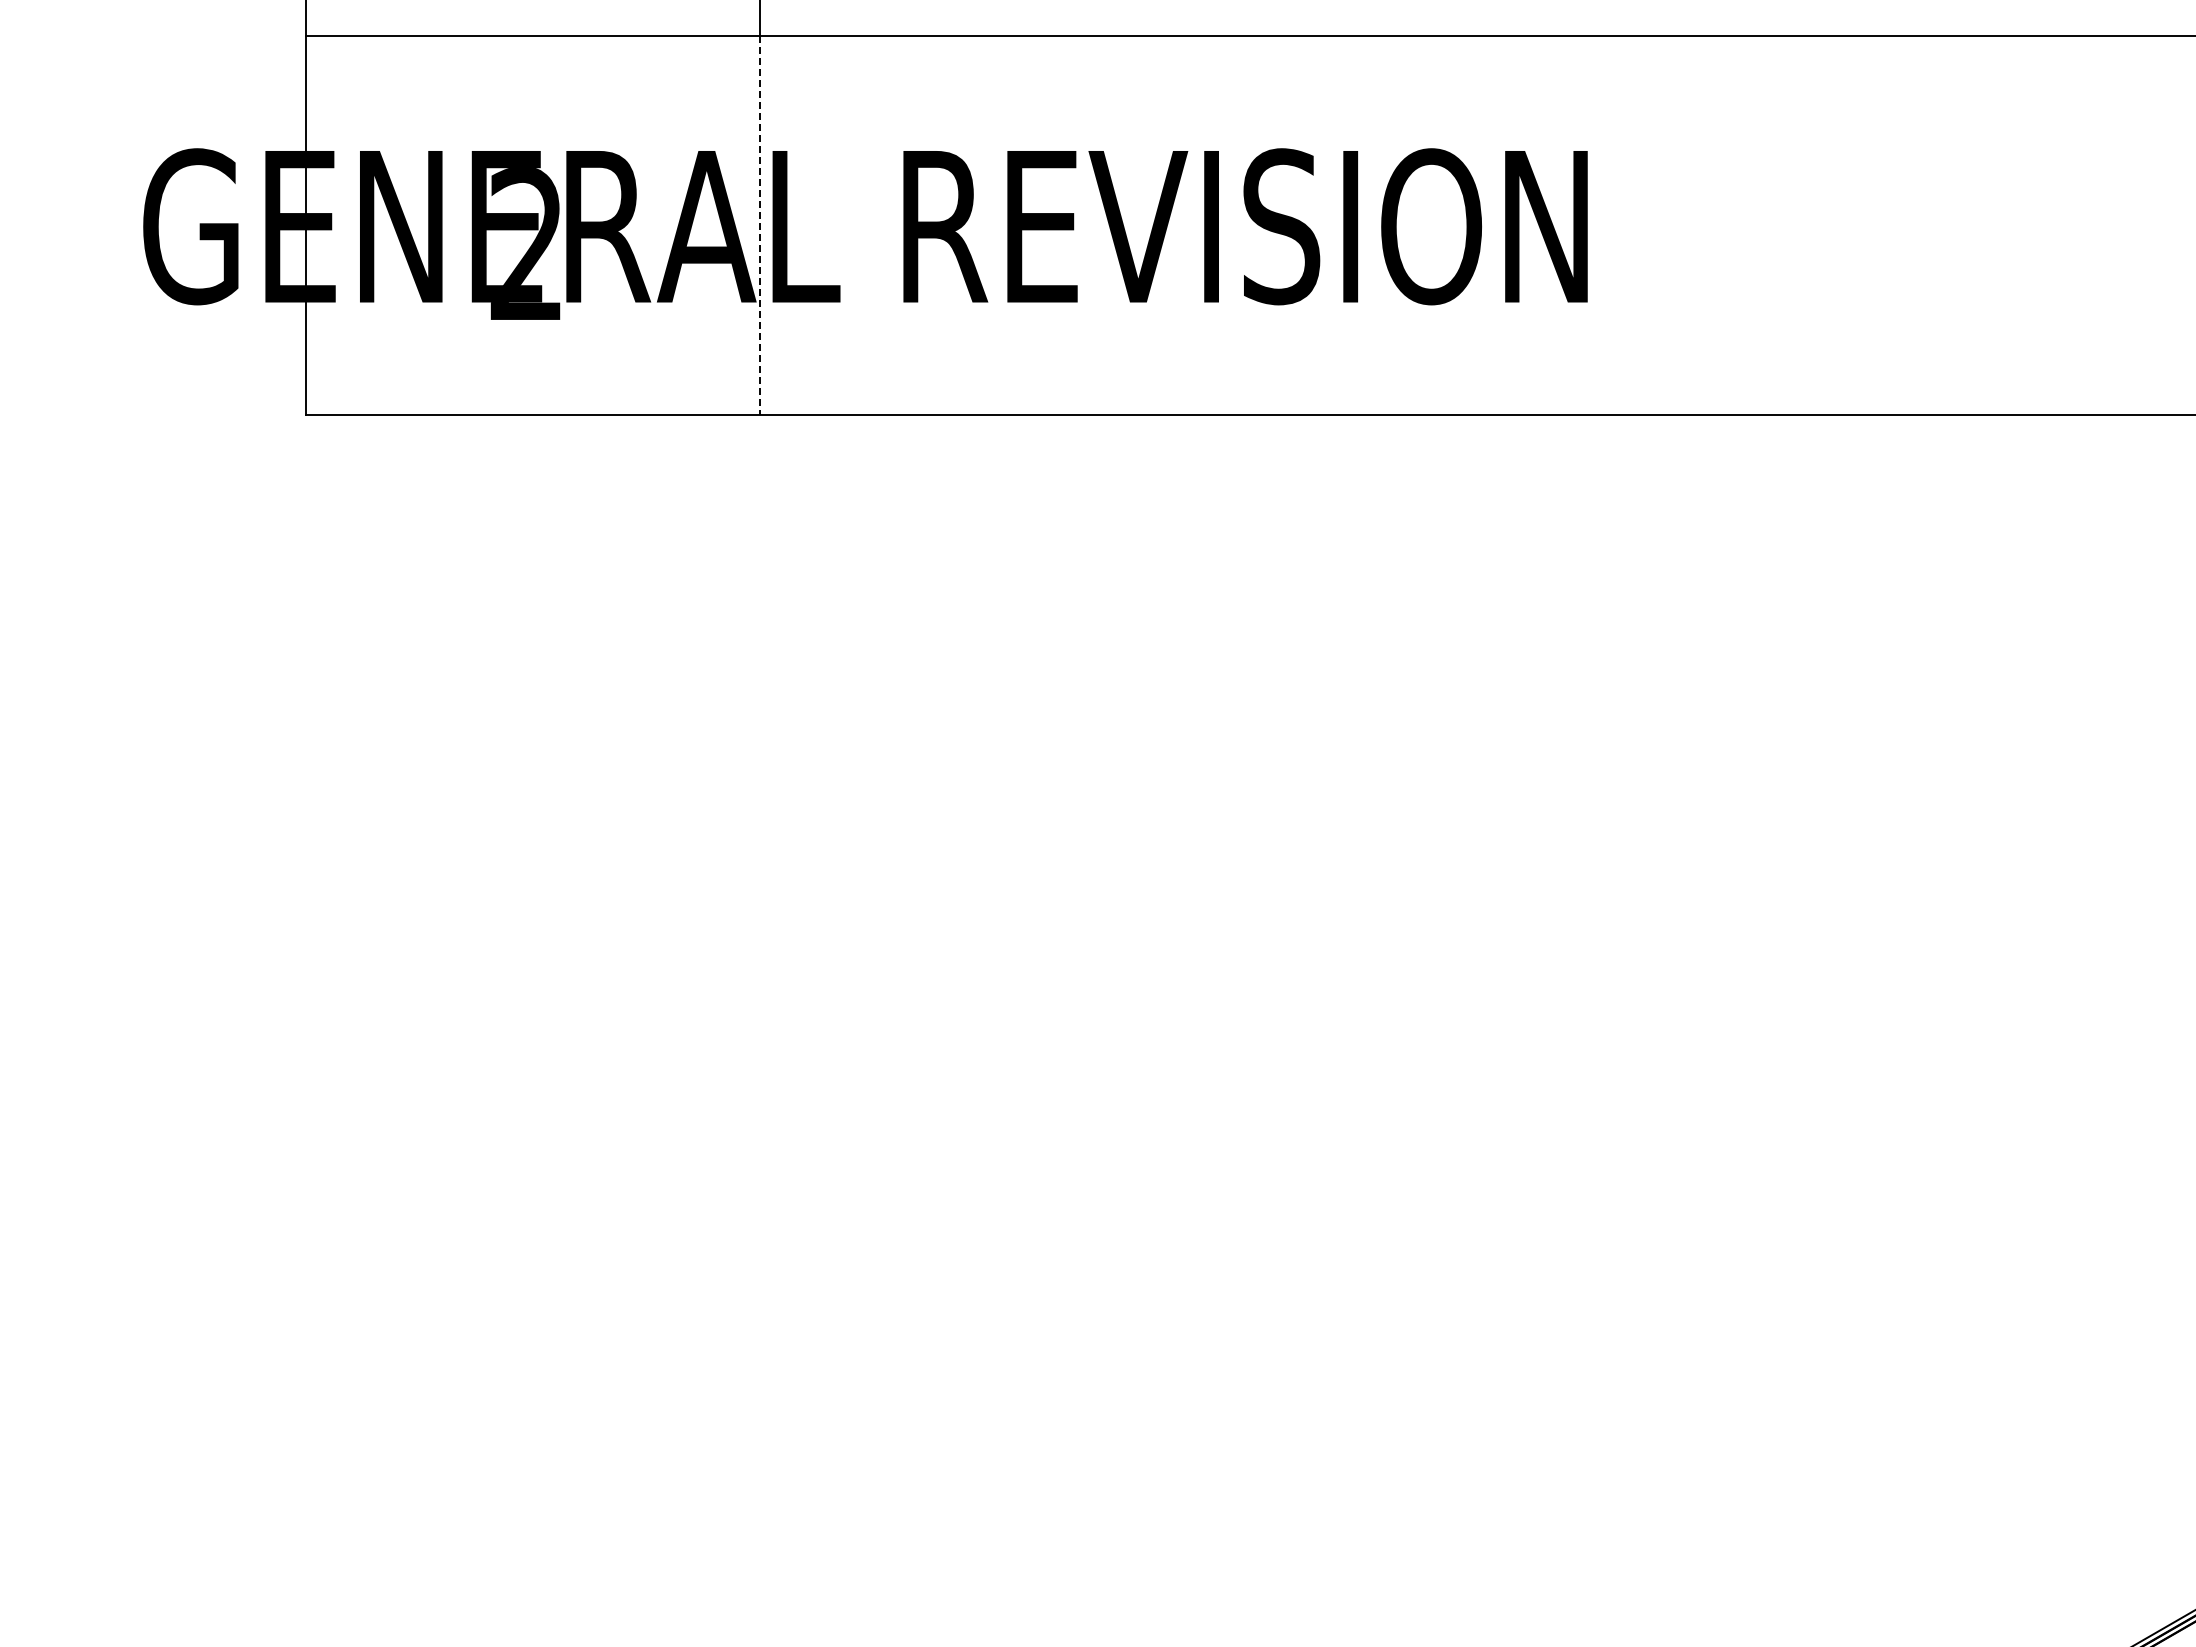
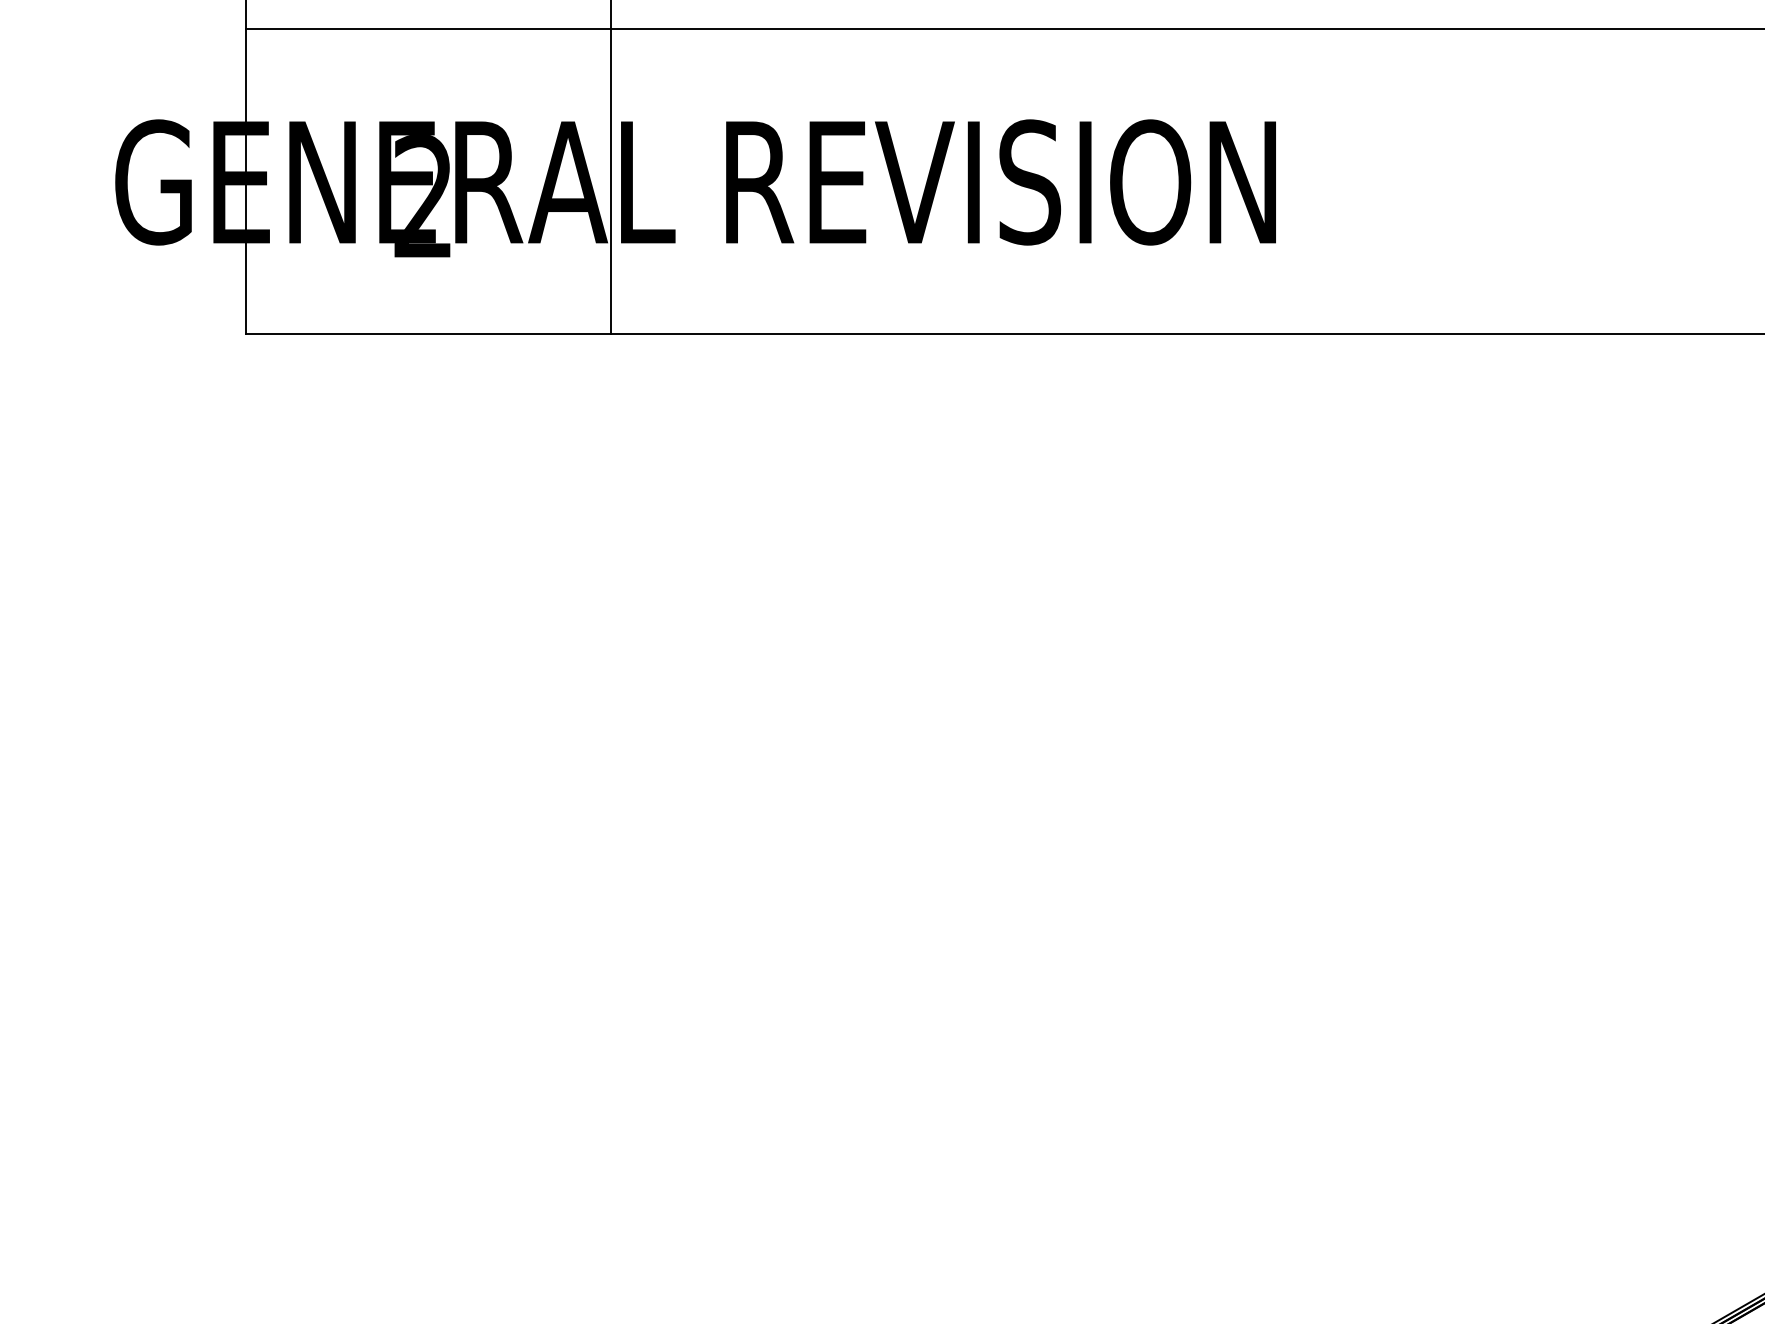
line: (760, 226) -> (611, 182), dashed -> solid

